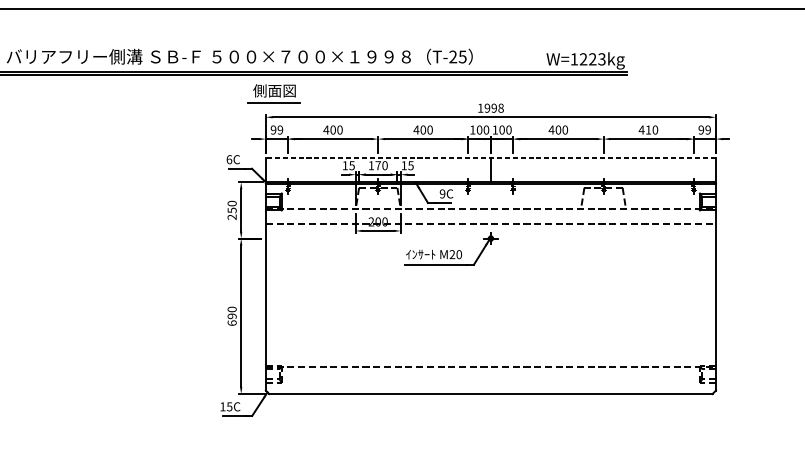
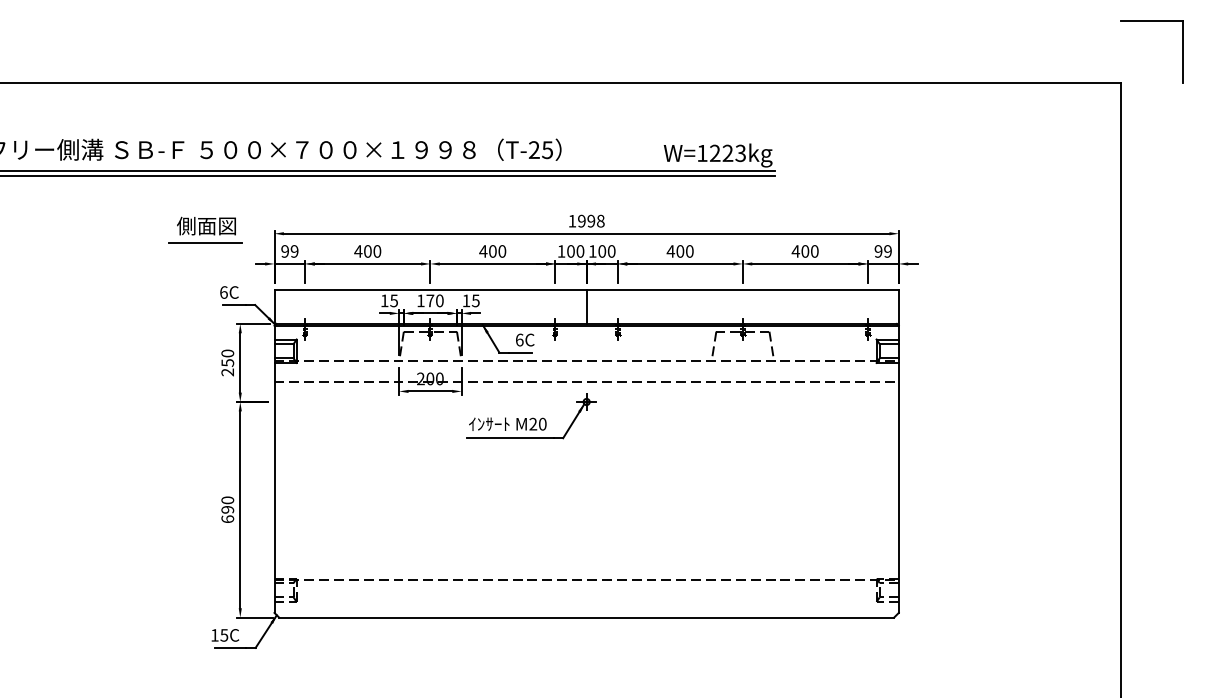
part: (273, 93) -> (205, 229), moved
text: (648, 130) -> (805, 251), 410 -> 400
line: (490, 157) -> (586, 289), dashed -> solid
text: (442, 193) -> (519, 339), 9C -> 6C

